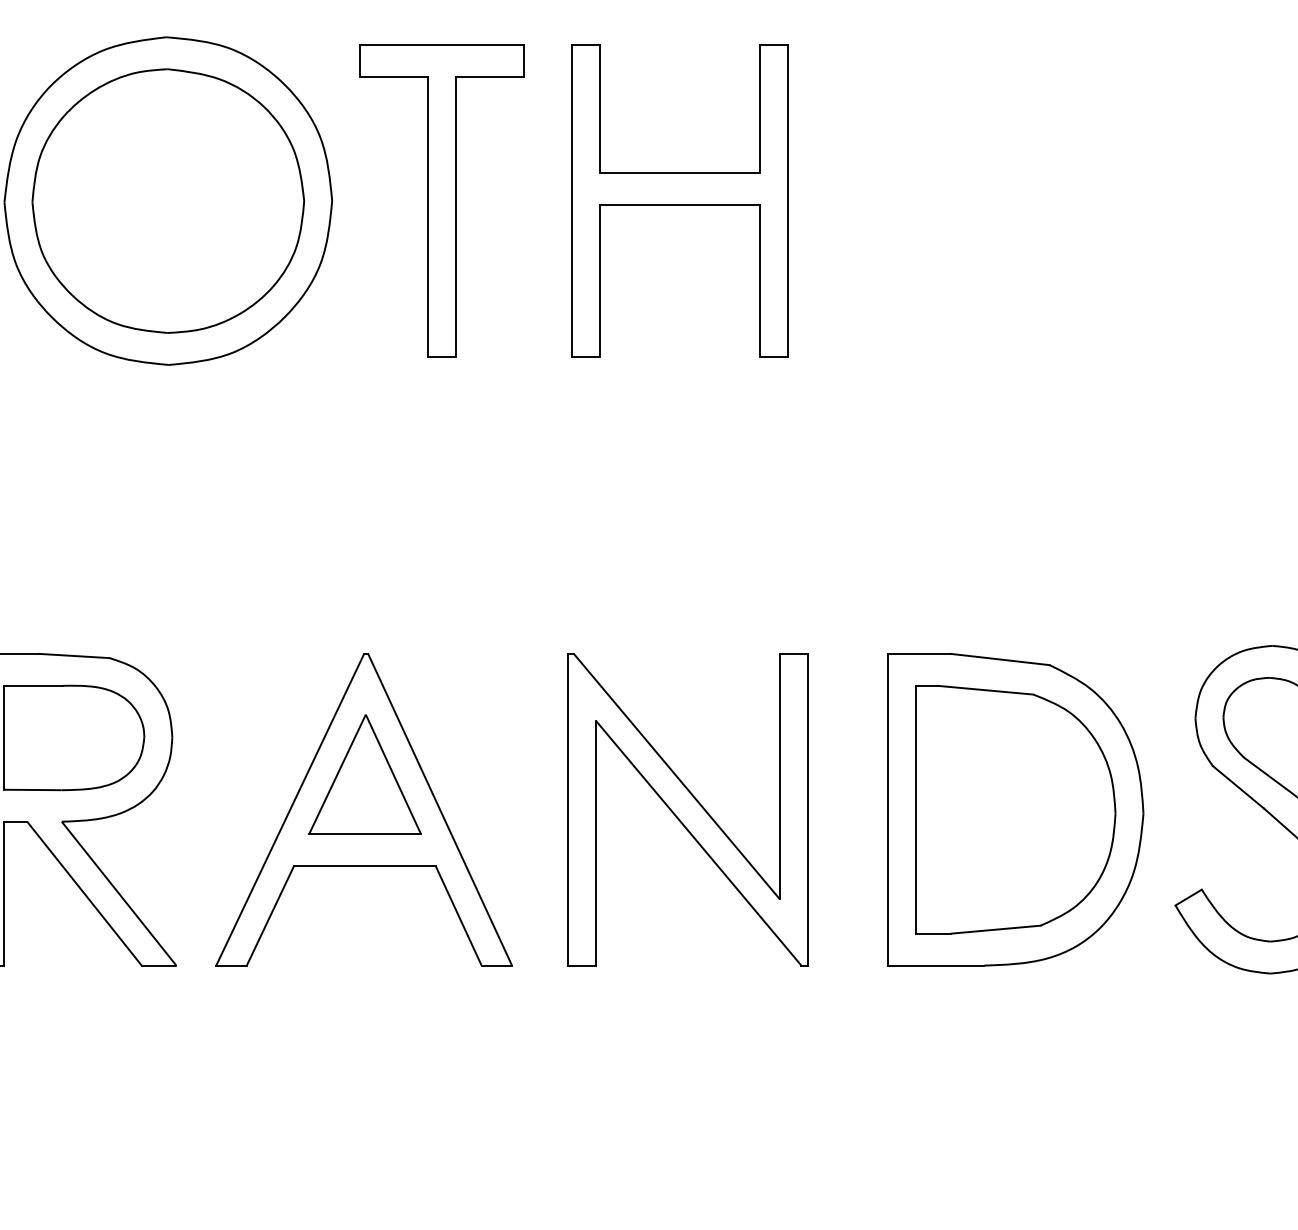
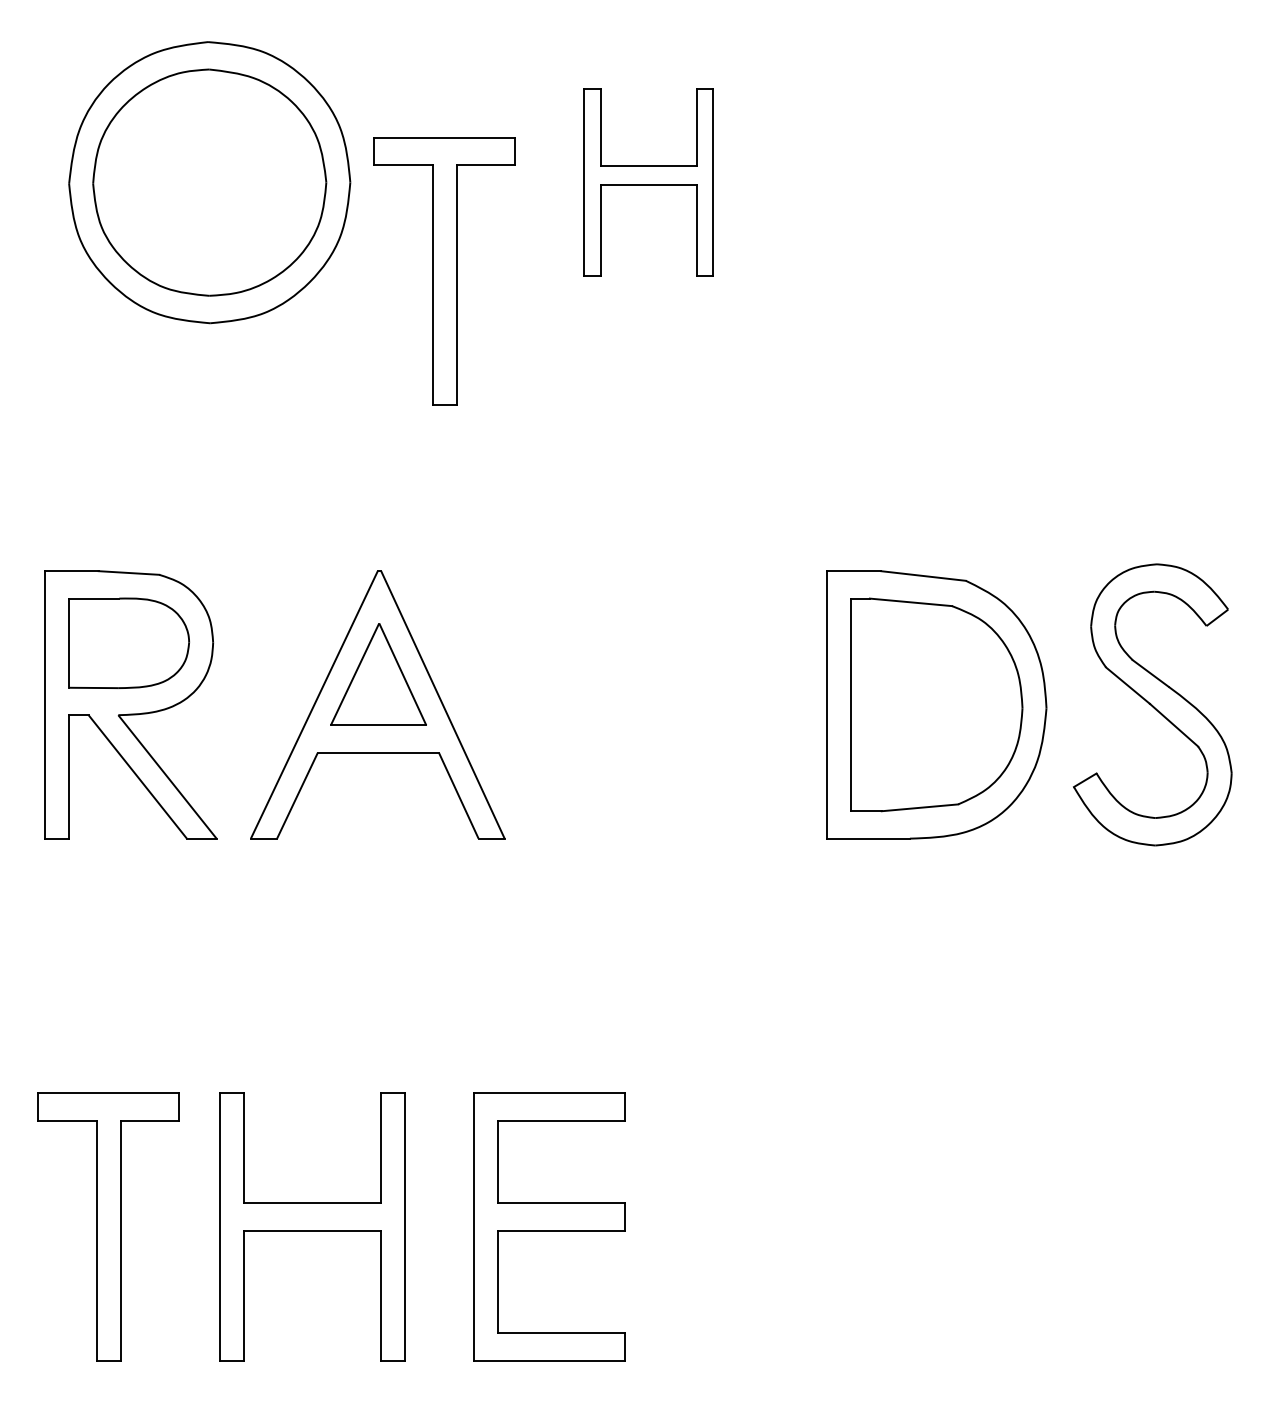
part: (441, 200) -> (444, 271), moved
part: (679, 200) -> (648, 182), size x0.7
part: (687, 809) -> (655, 704), removed

